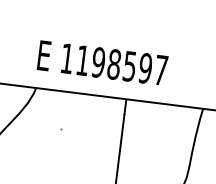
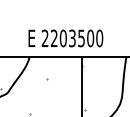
text: (114, 64) -> (72, 38), 1198597 -> 2203500

